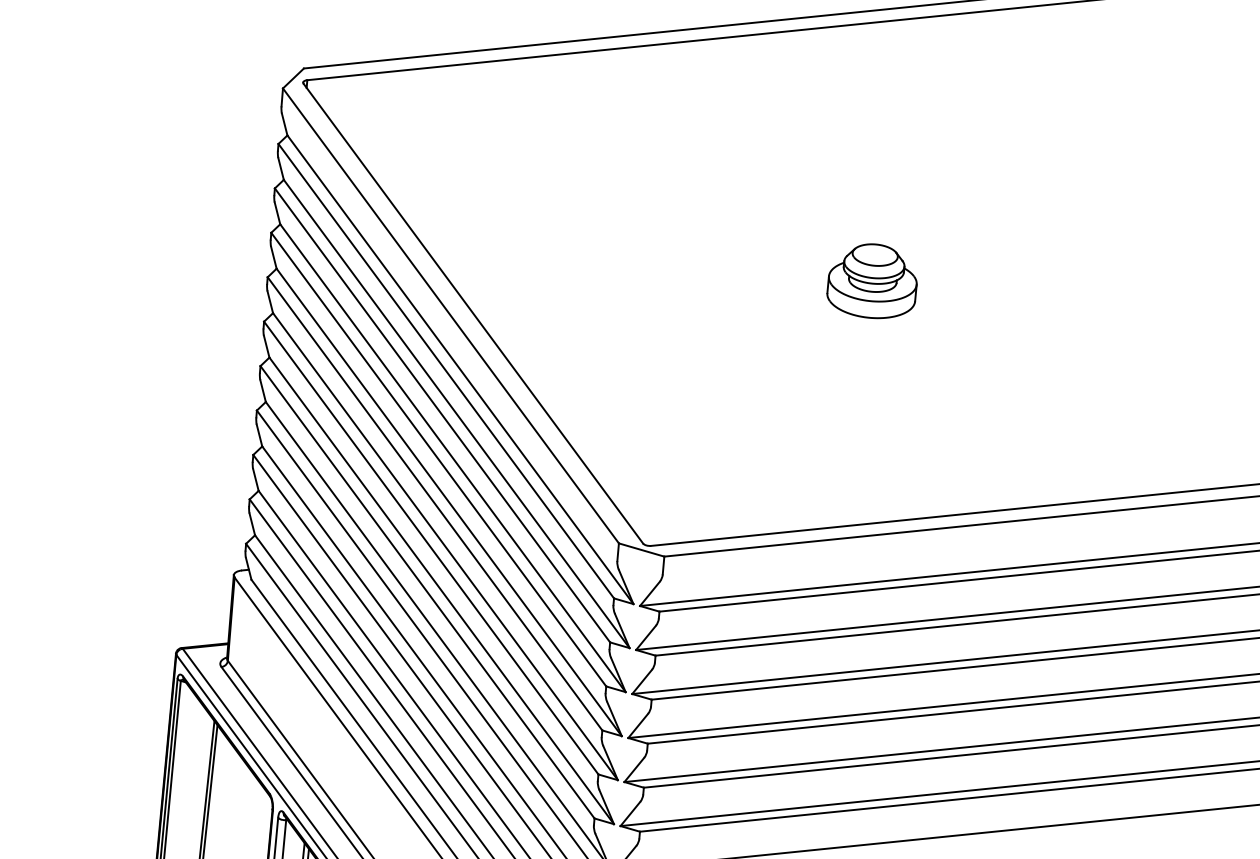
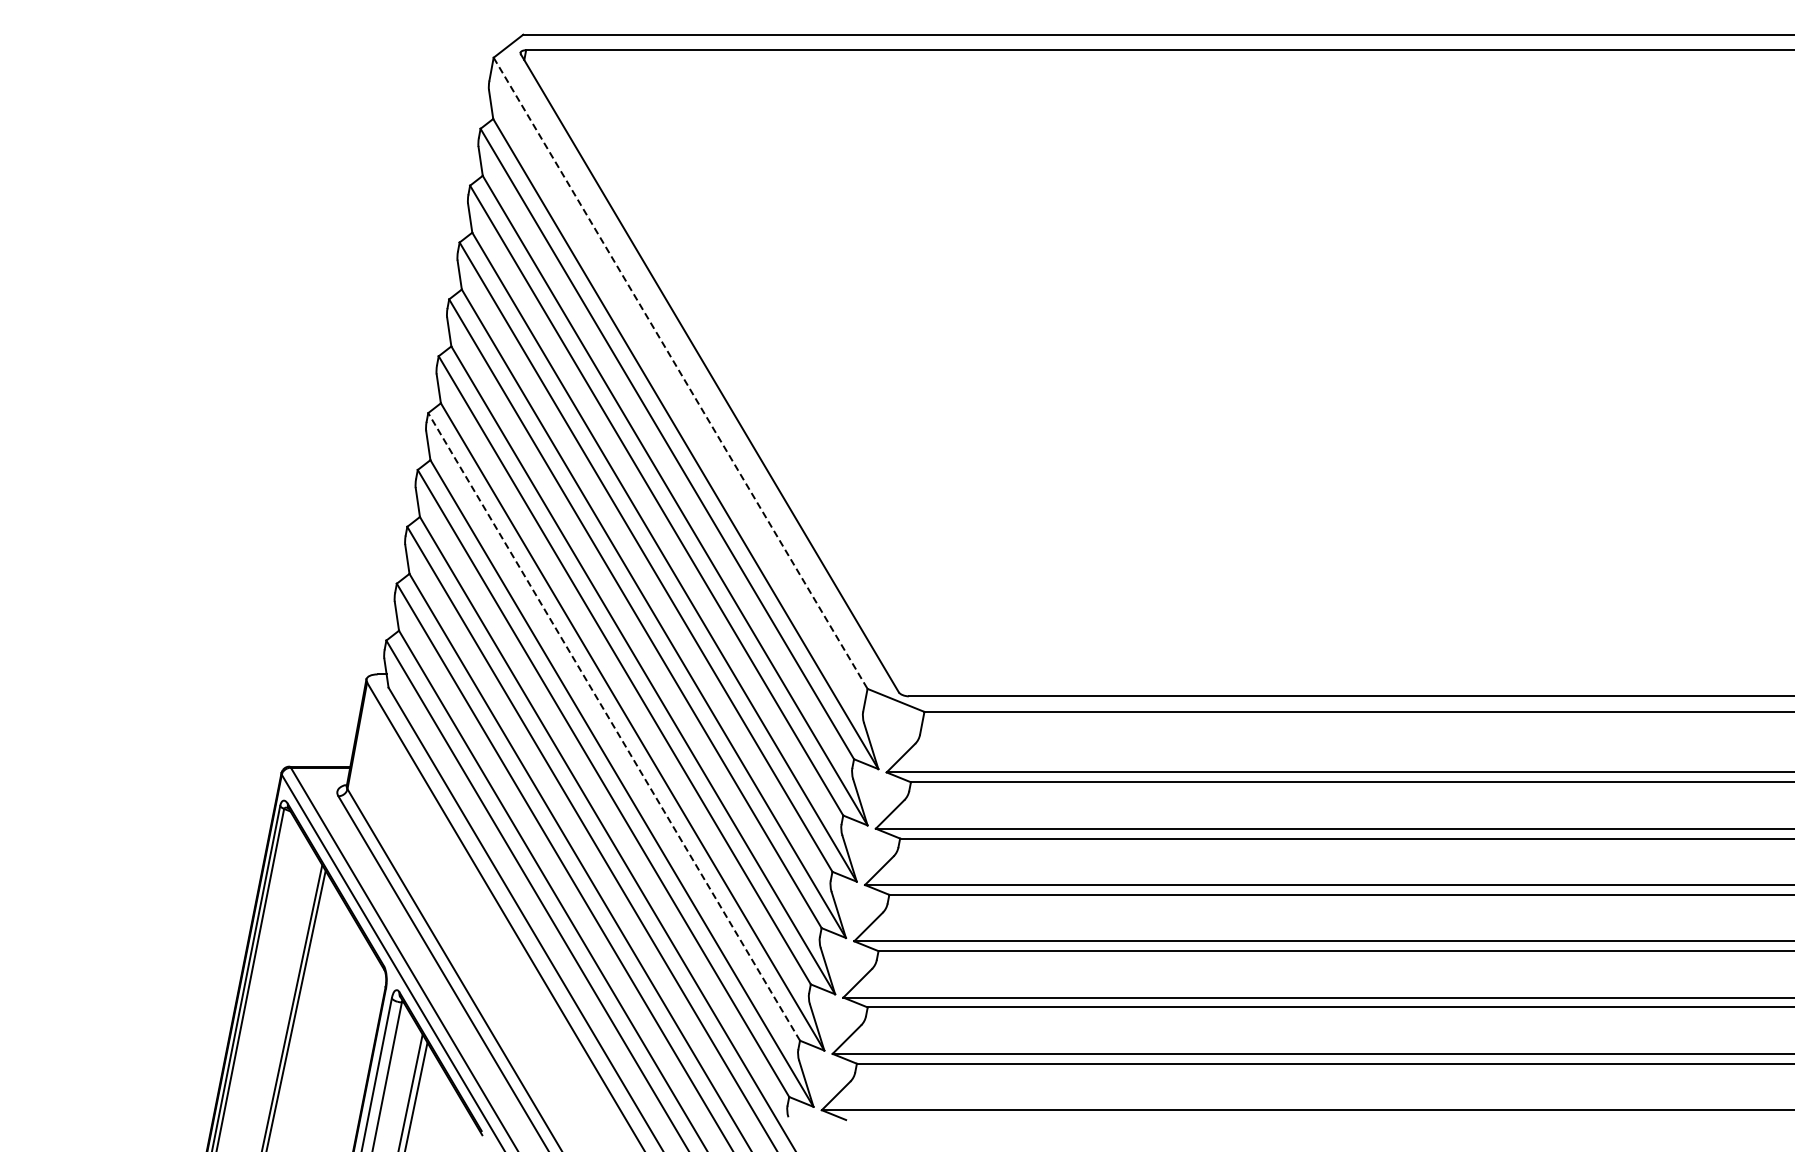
part: (871, 281) -> (1227, 383), removed
line: (450, 316) -> (680, 373), solid -> dashed
line: (427, 591) -> (614, 726), solid -> dashed

